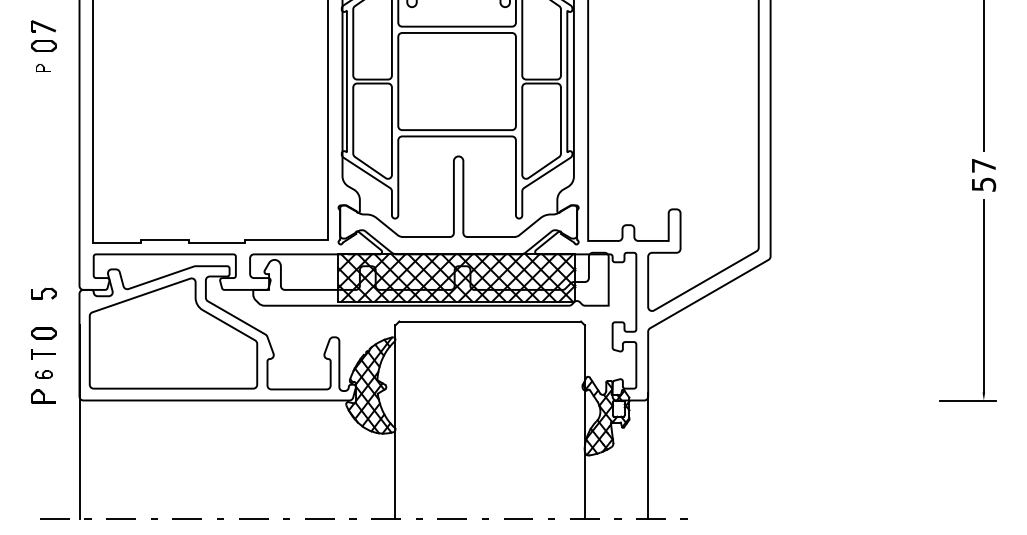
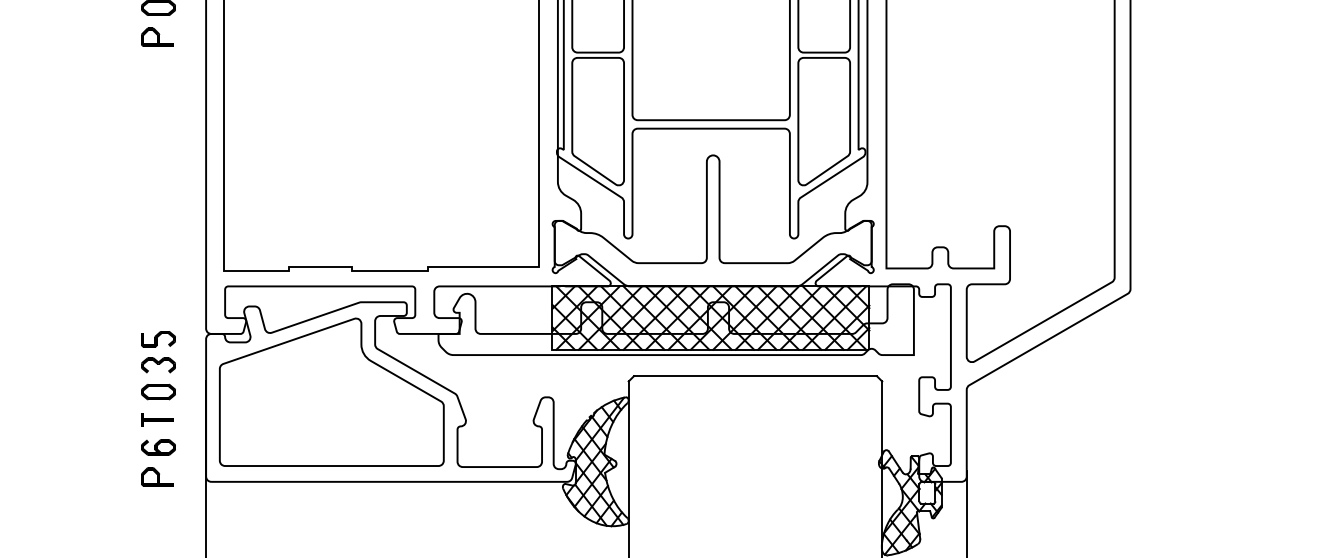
part: (43, 67) -> (157, 36), size x1.67
part: (43, 313) -> (157, 365), added
part: (43, 374) -> (157, 447), size x1.43

